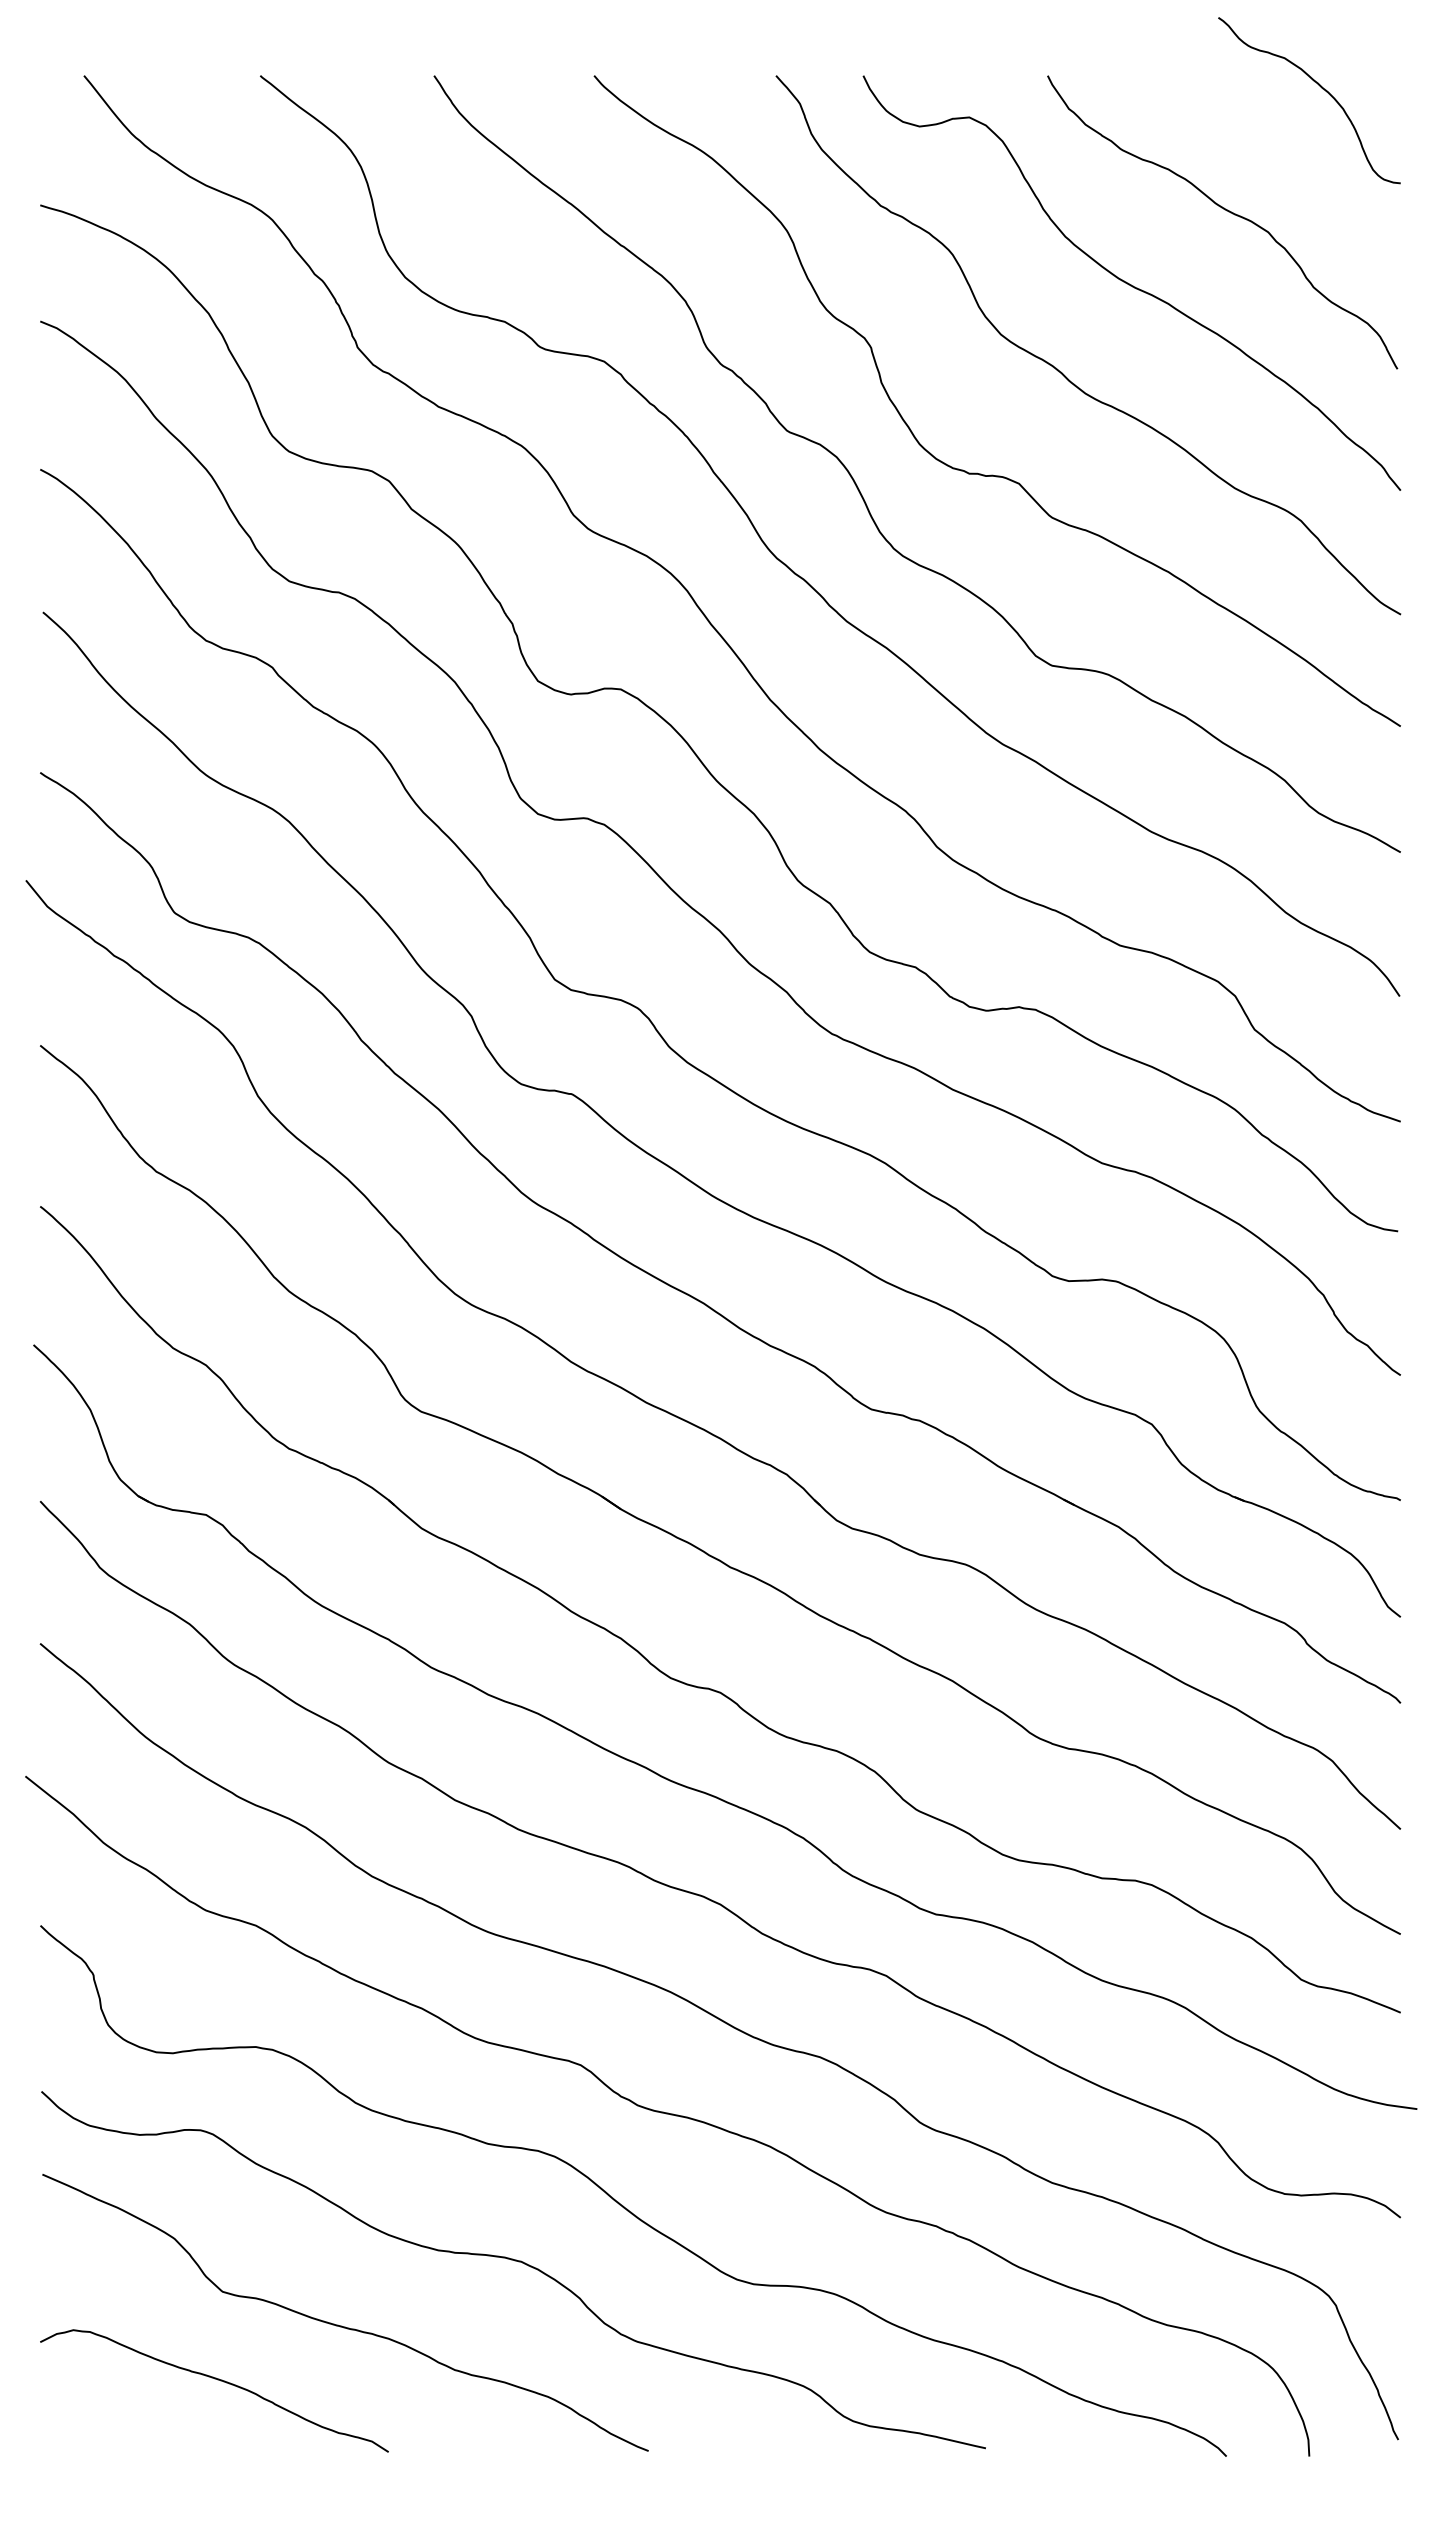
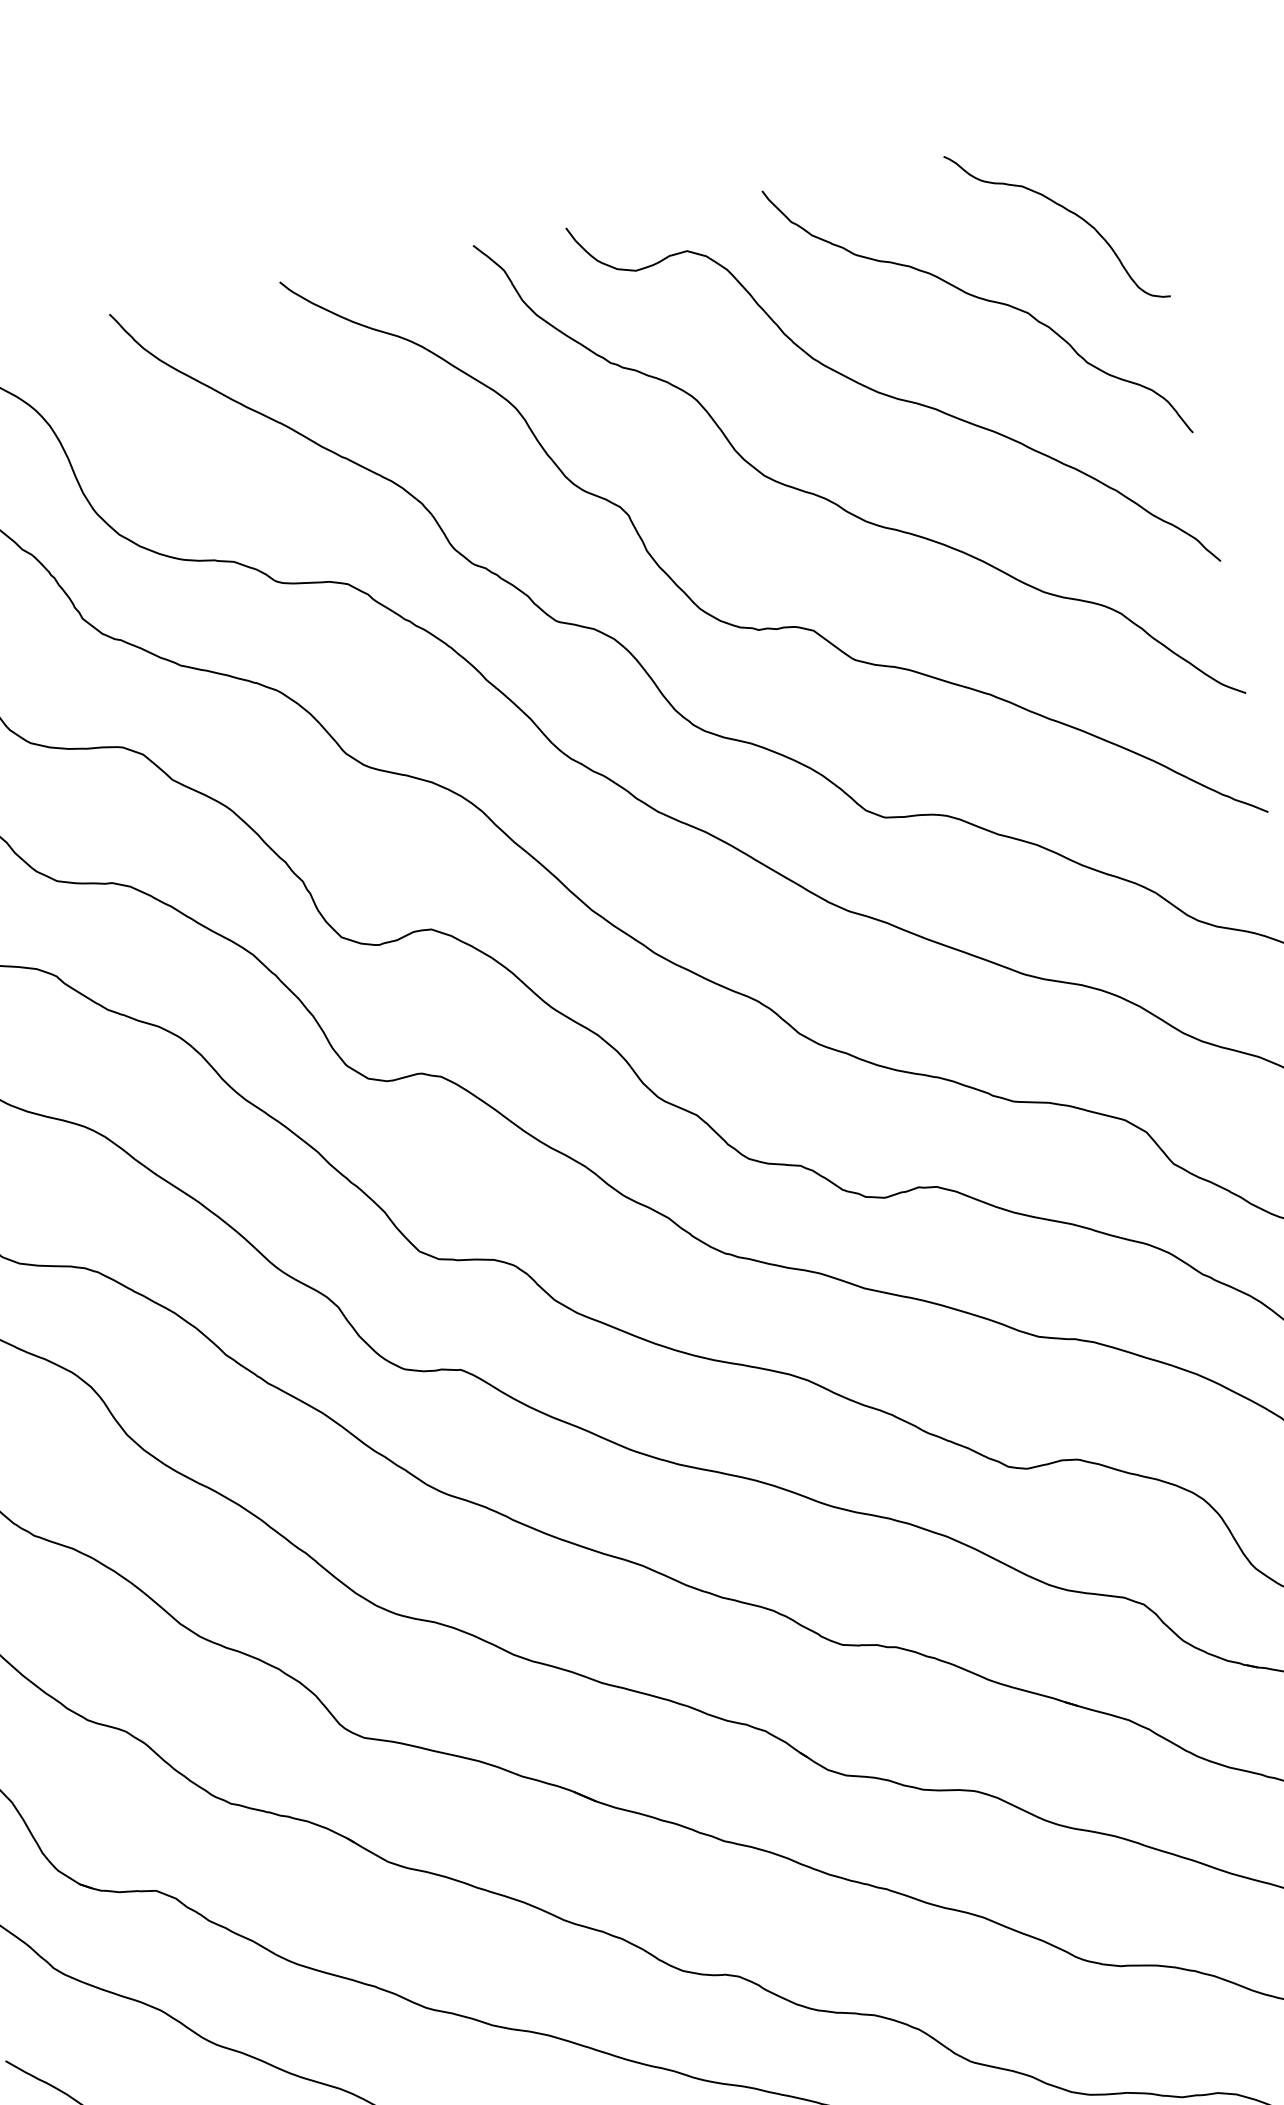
curve: (1321, 88) -> (1067, 211), moved

